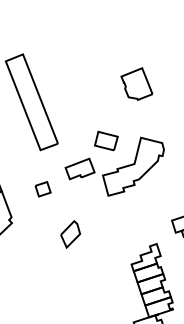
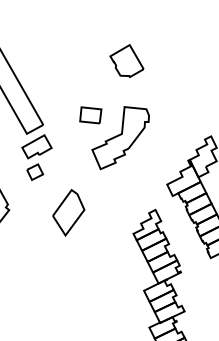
part: (136, 84) -> (126, 61), moved
part: (79, 168) -> (36, 146), moved
part: (70, 233) -> (68, 212), size x1.67

